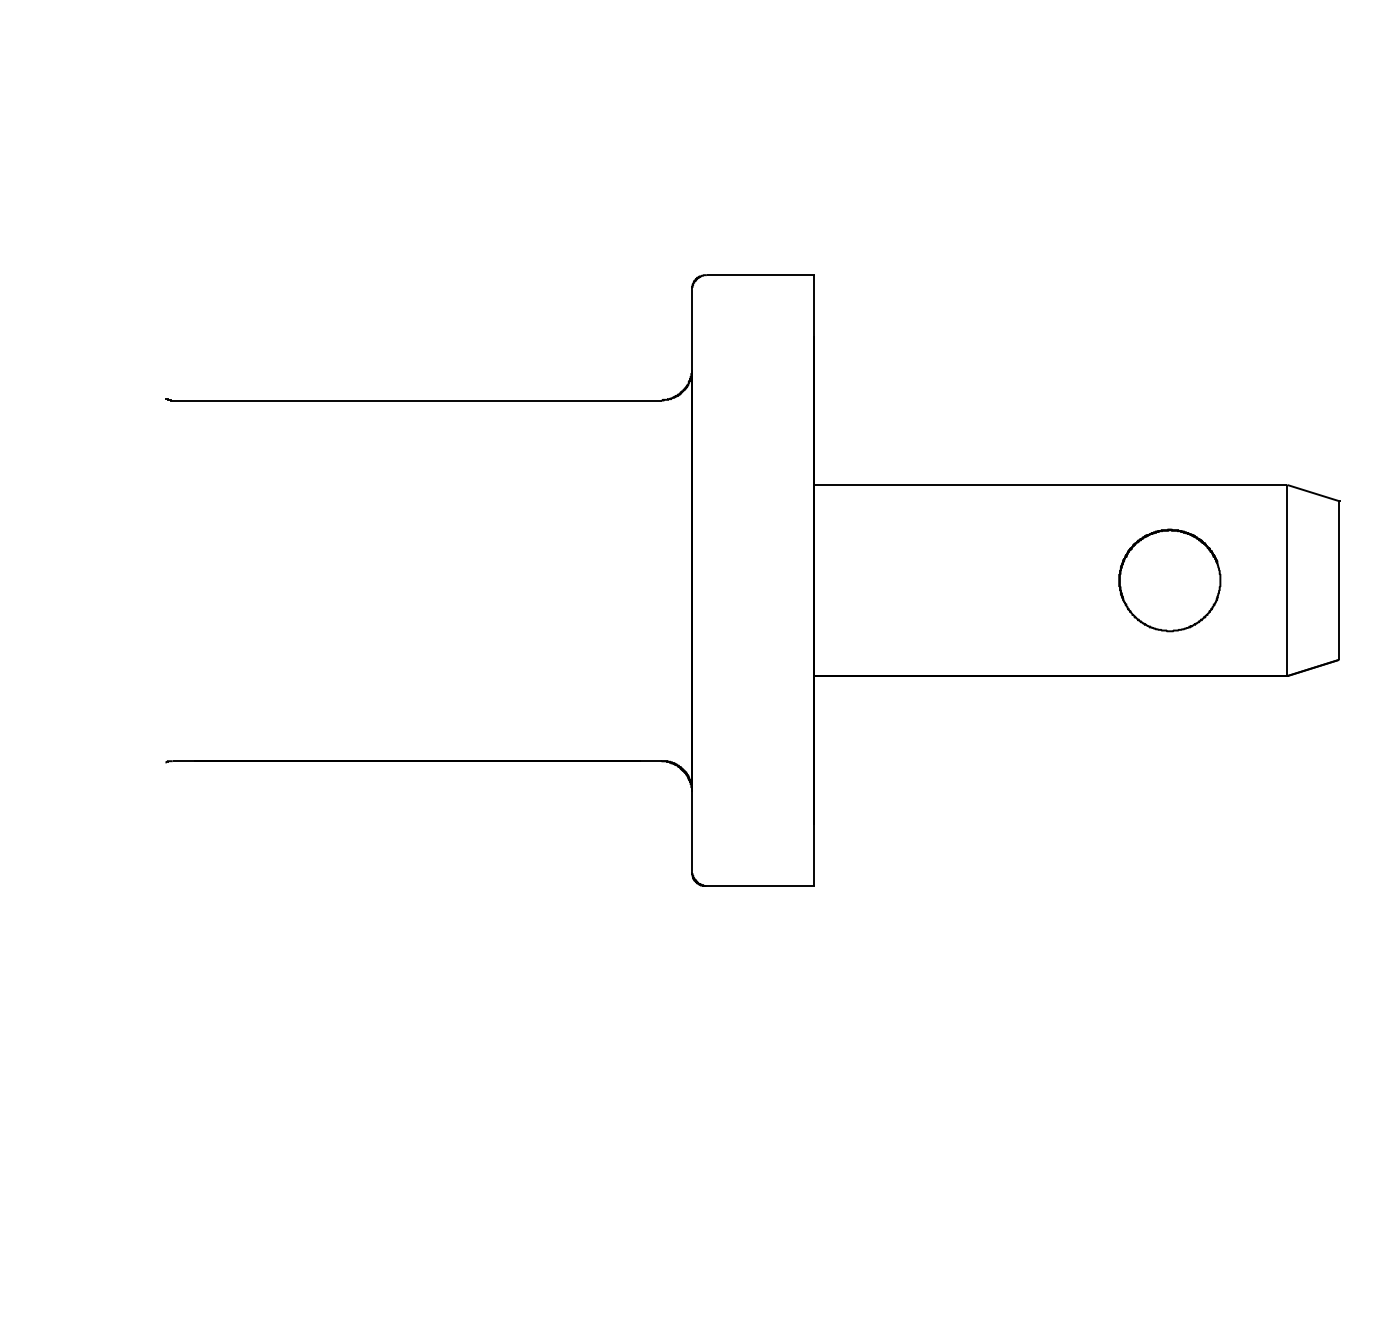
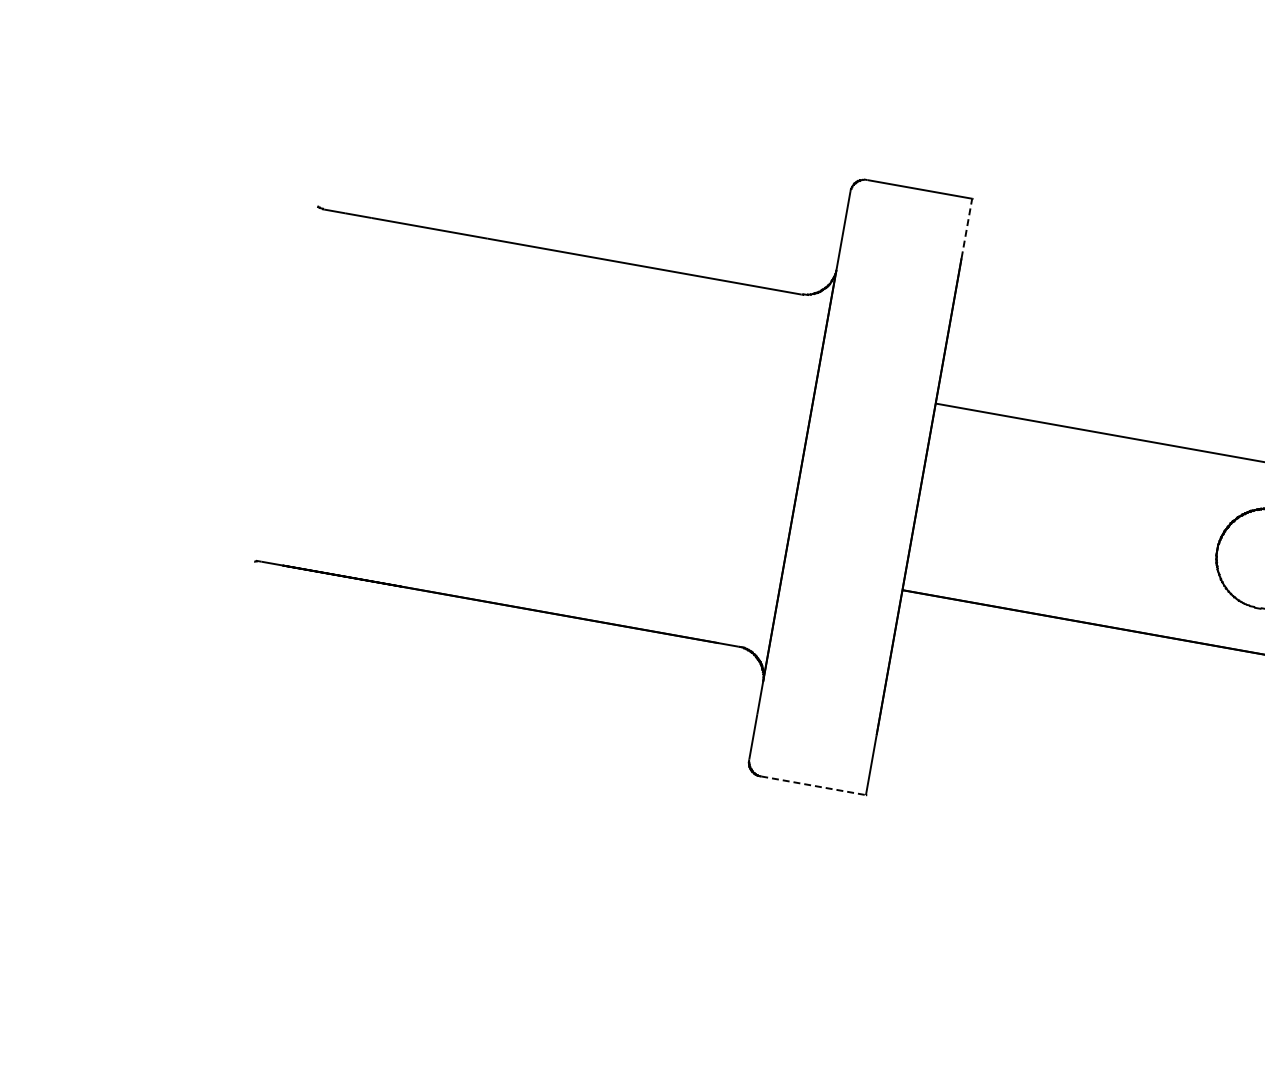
line: (814, 305) -> (967, 228), solid -> dashed
line: (760, 886) -> (813, 786), solid -> dashed

